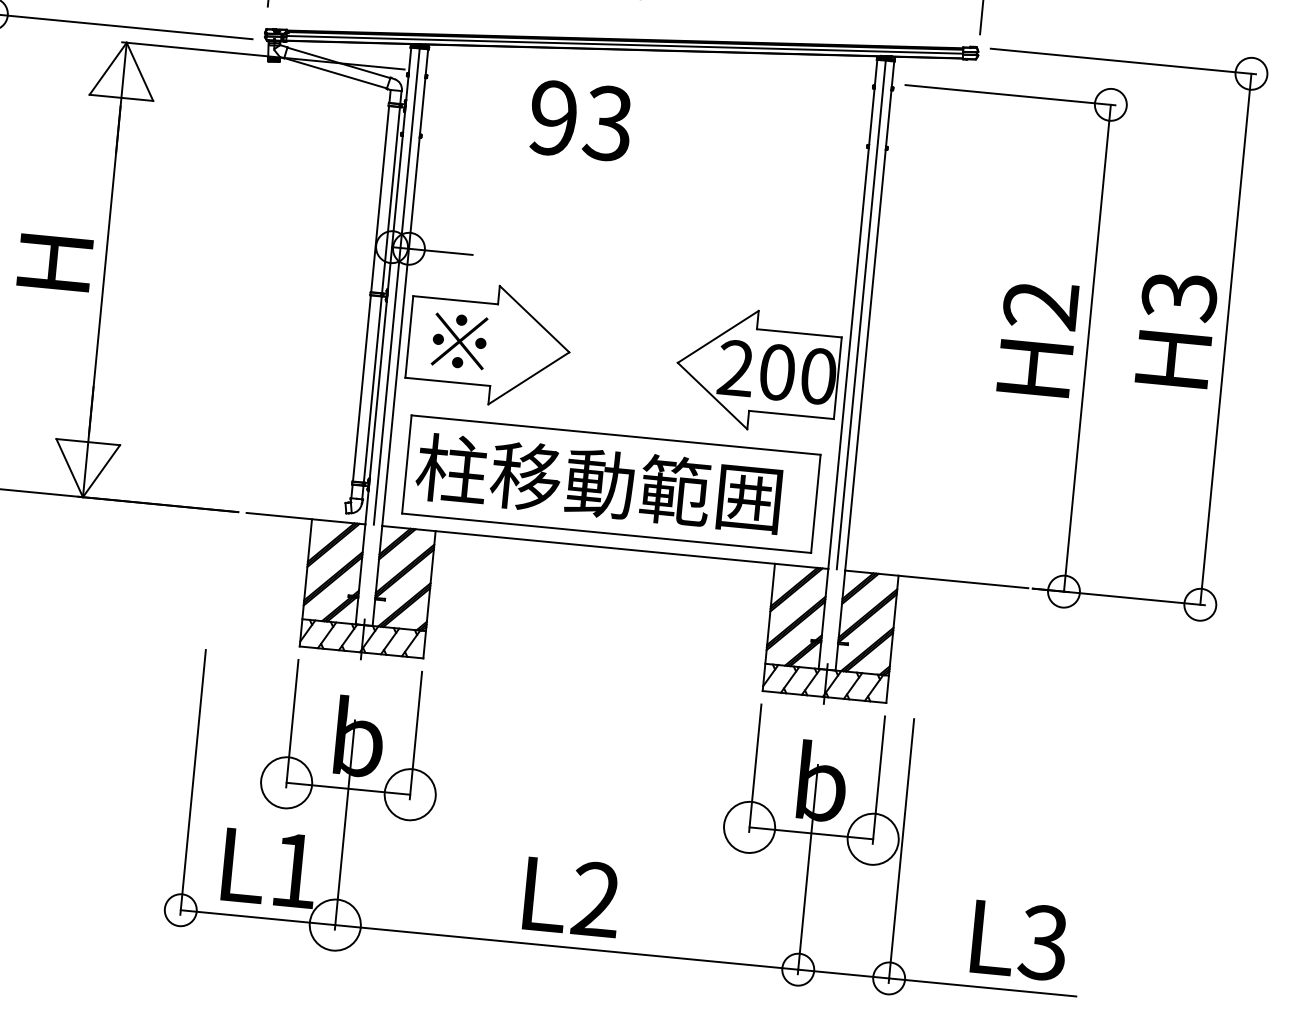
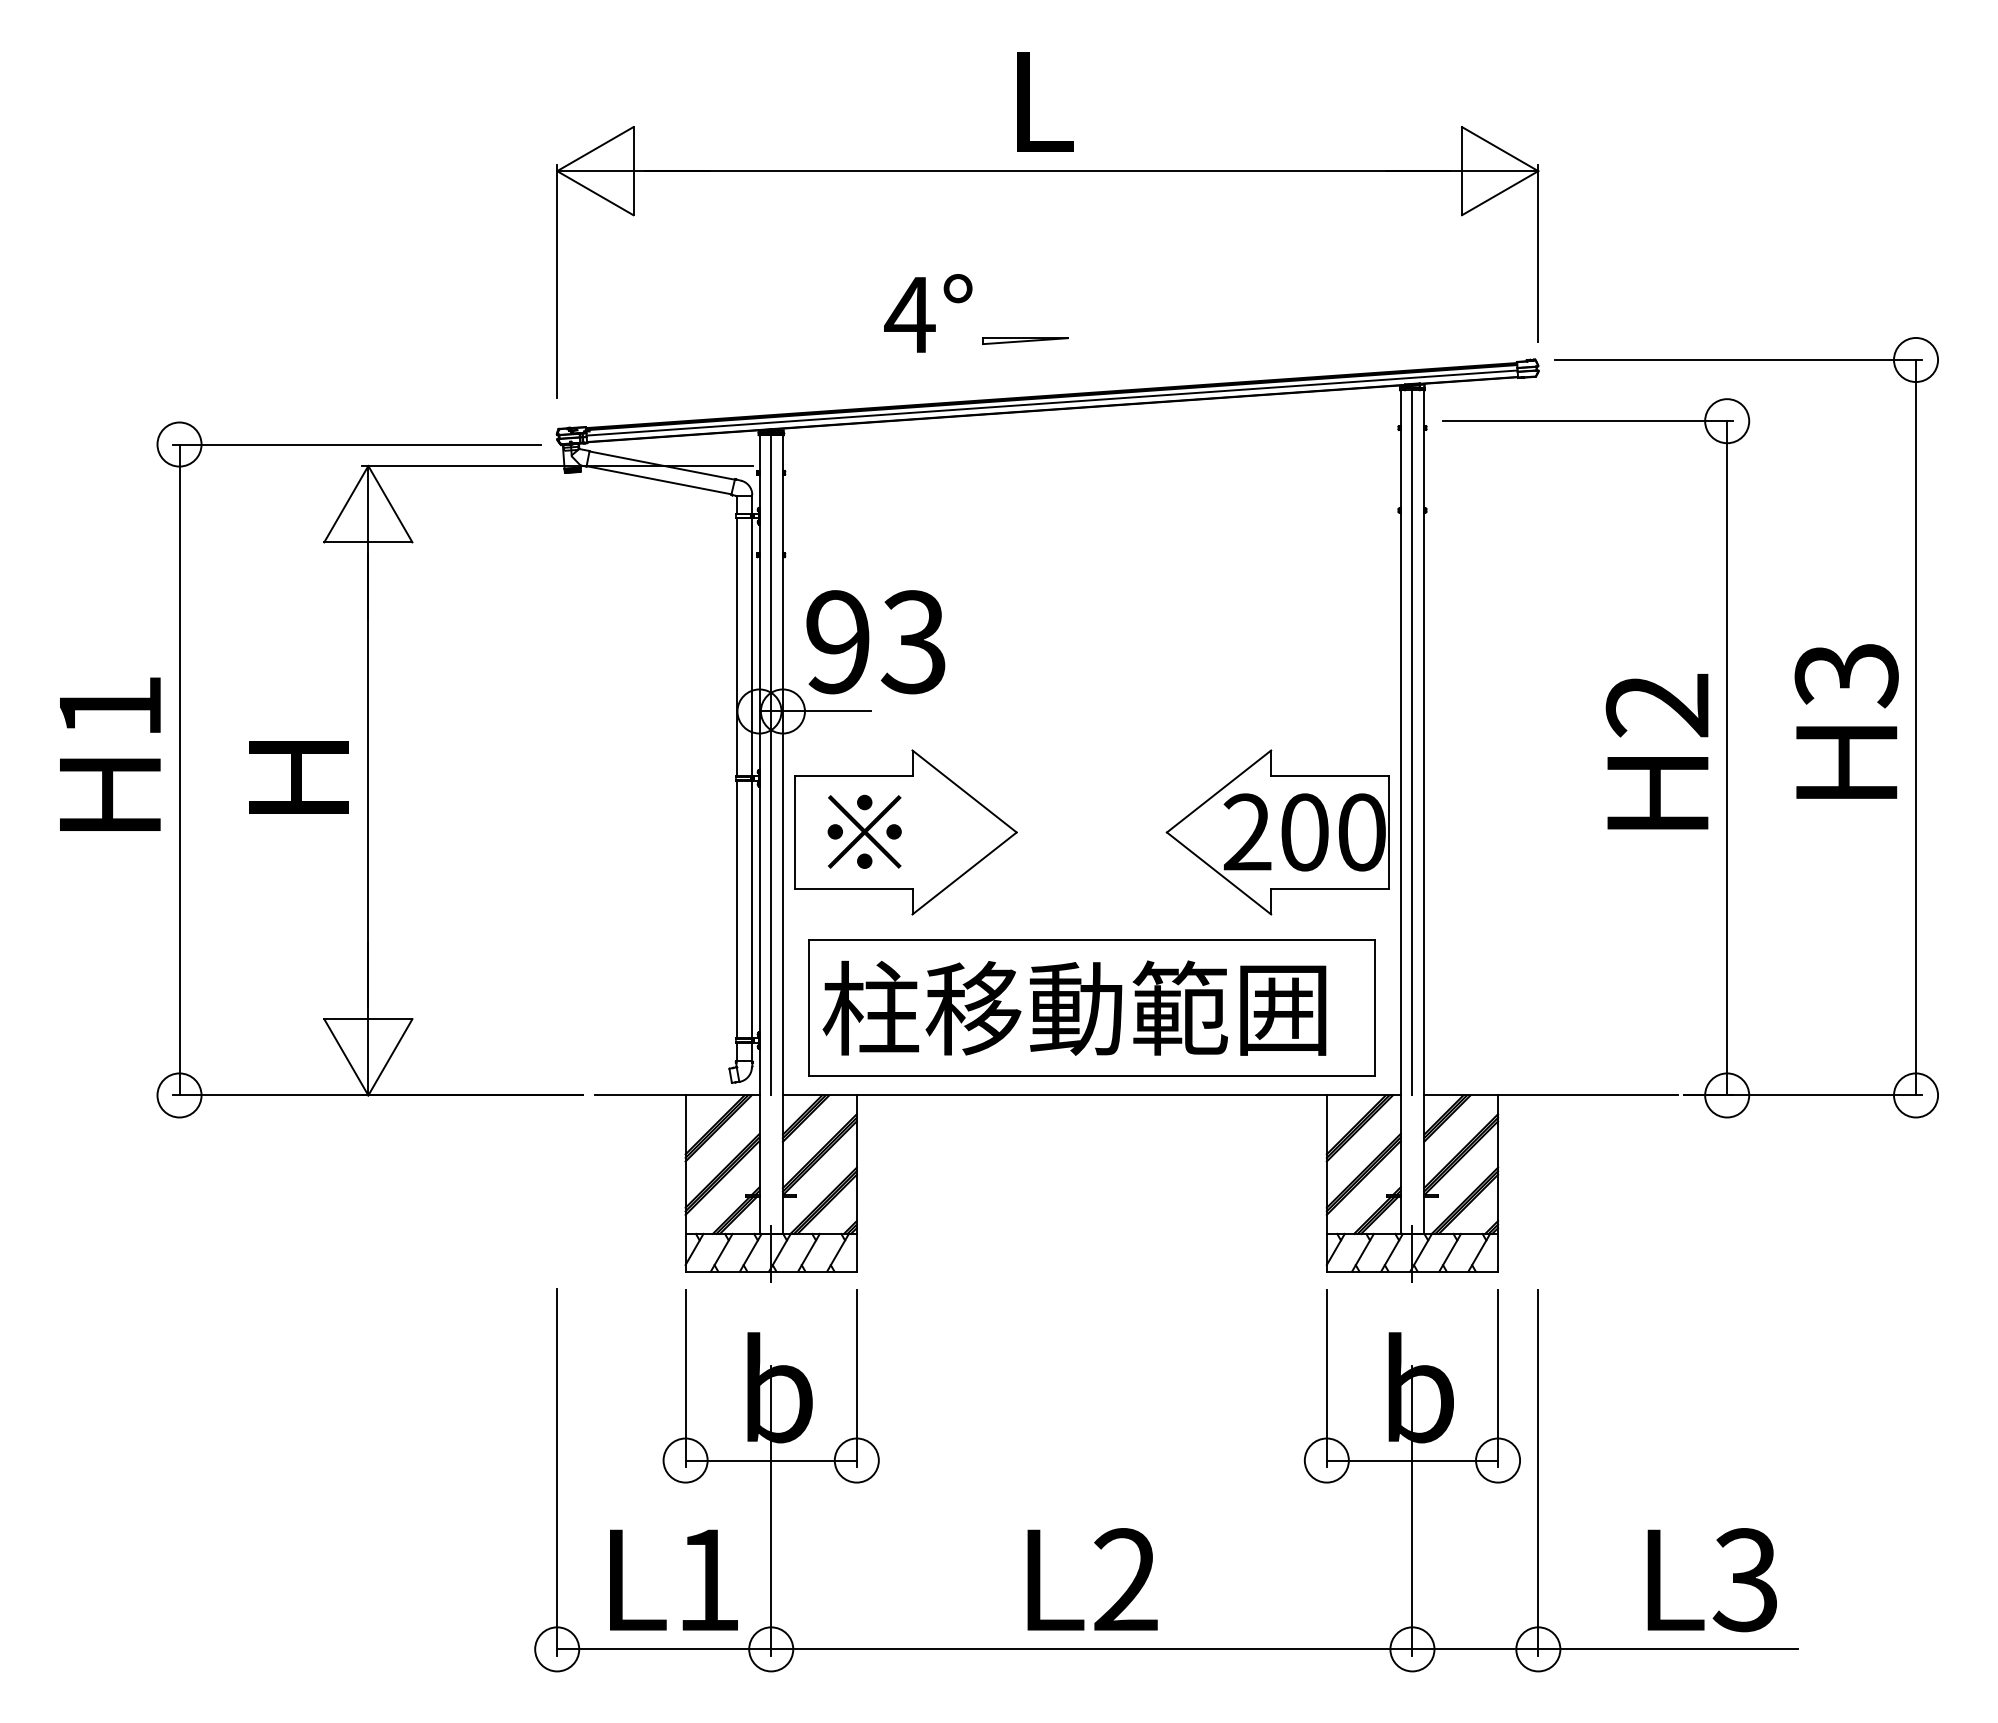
text: (580, 121) -> (875, 642), moved
circle: (286, 782) -> (685, 1460), size x0.62
circle: (410, 794) -> (856, 1460), size x0.62
circle: (749, 827) -> (1326, 1460), size x0.62
circle: (873, 839) -> (1498, 1460), size x0.62
circle: (335, 925) -> (771, 1649), size x0.62

